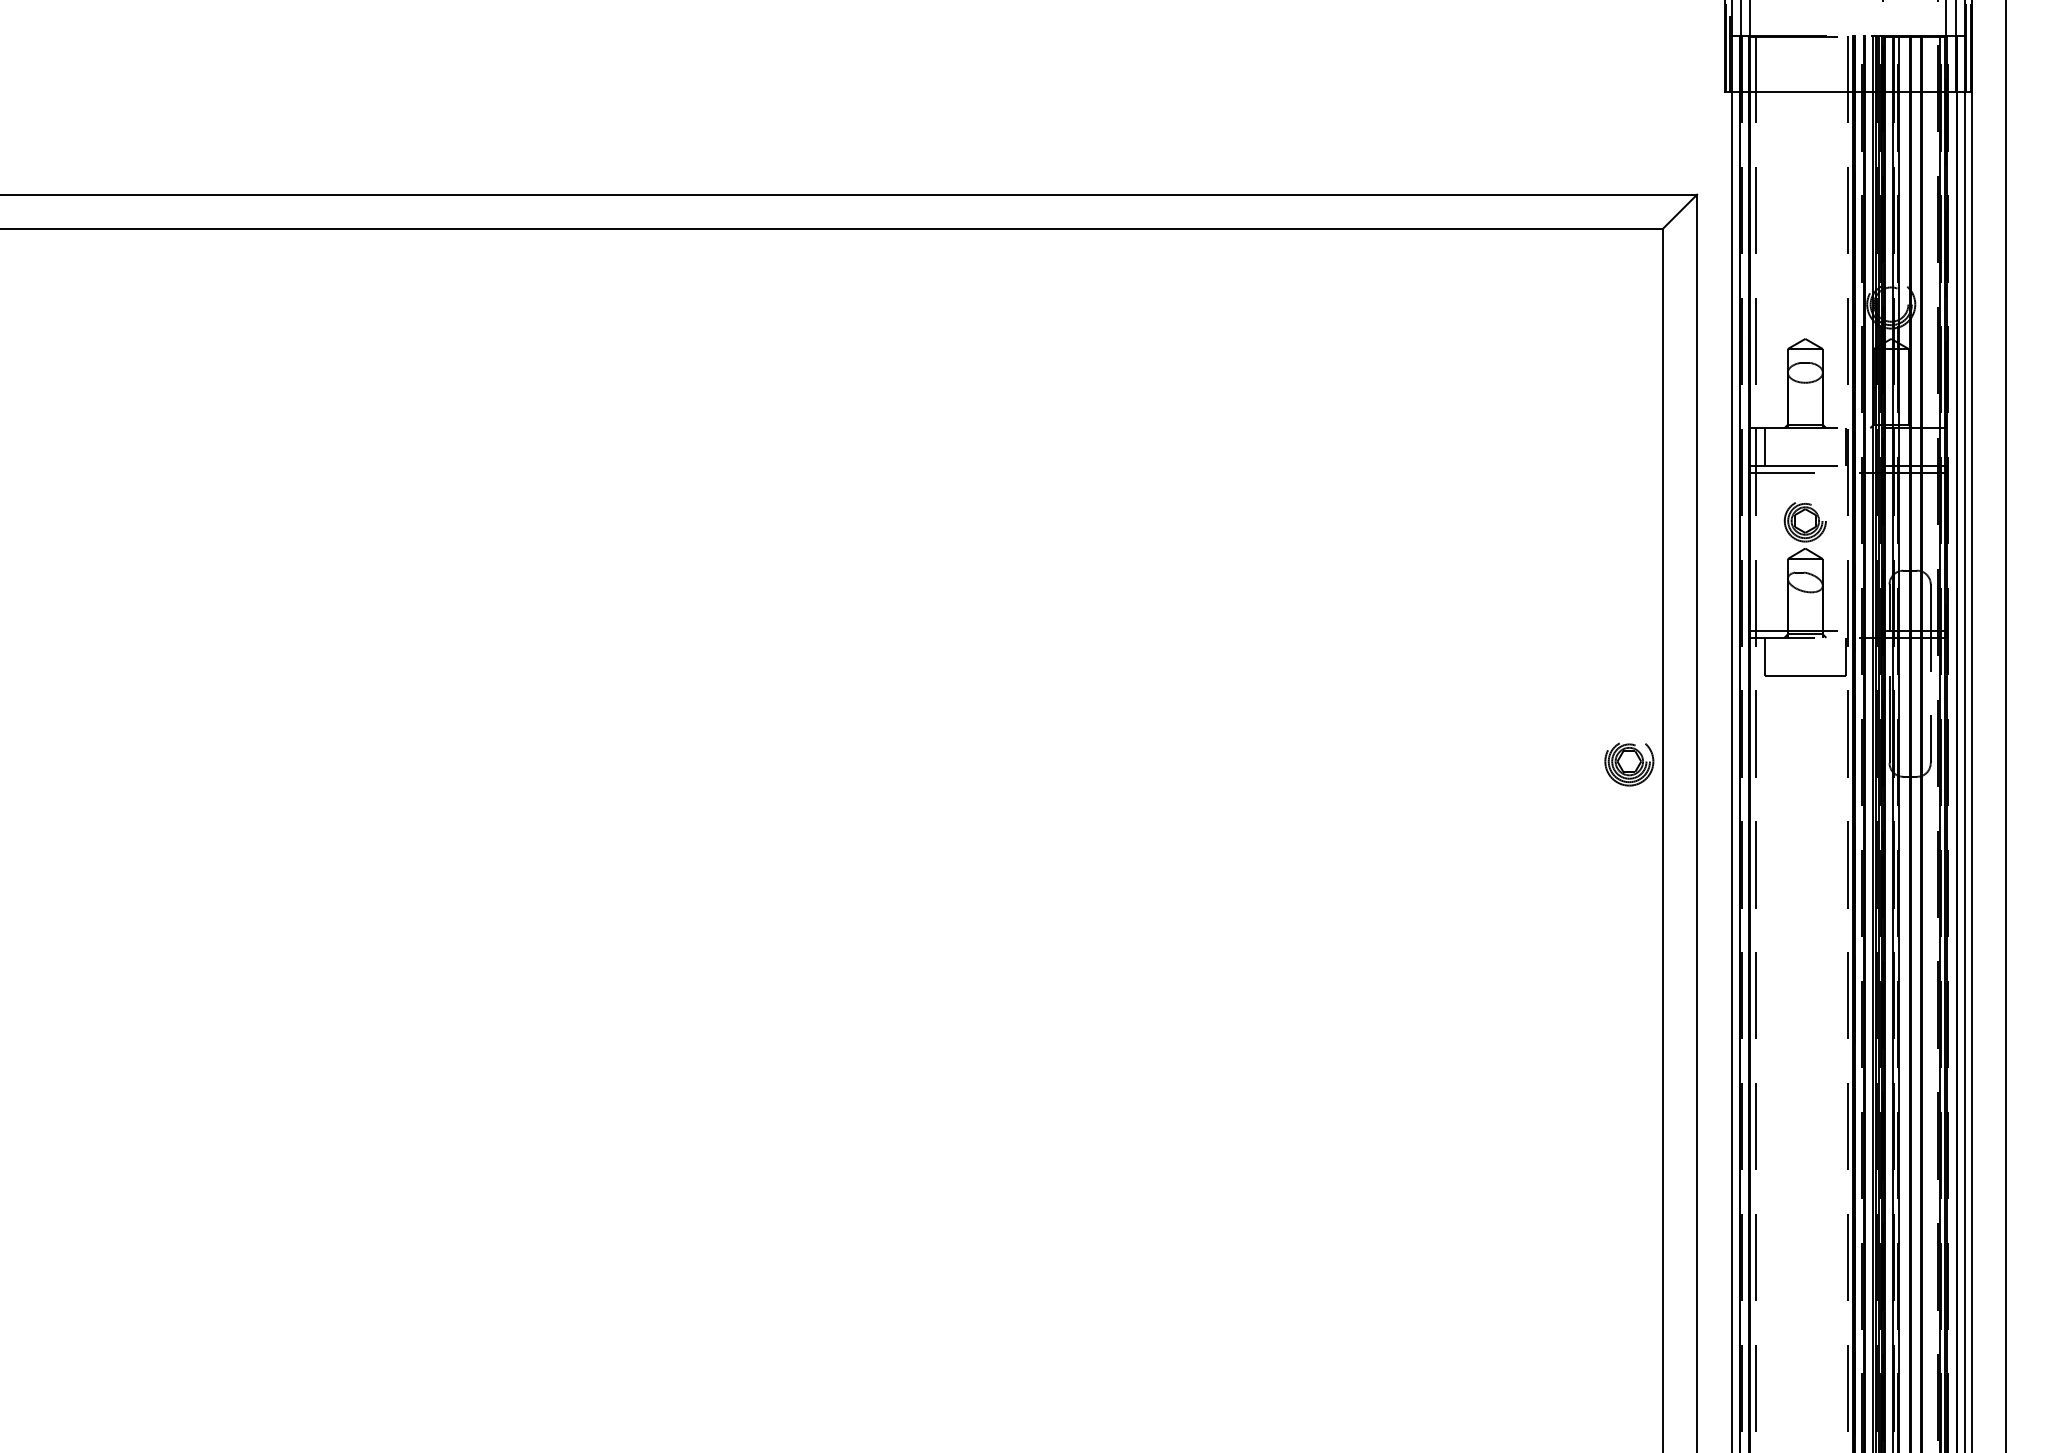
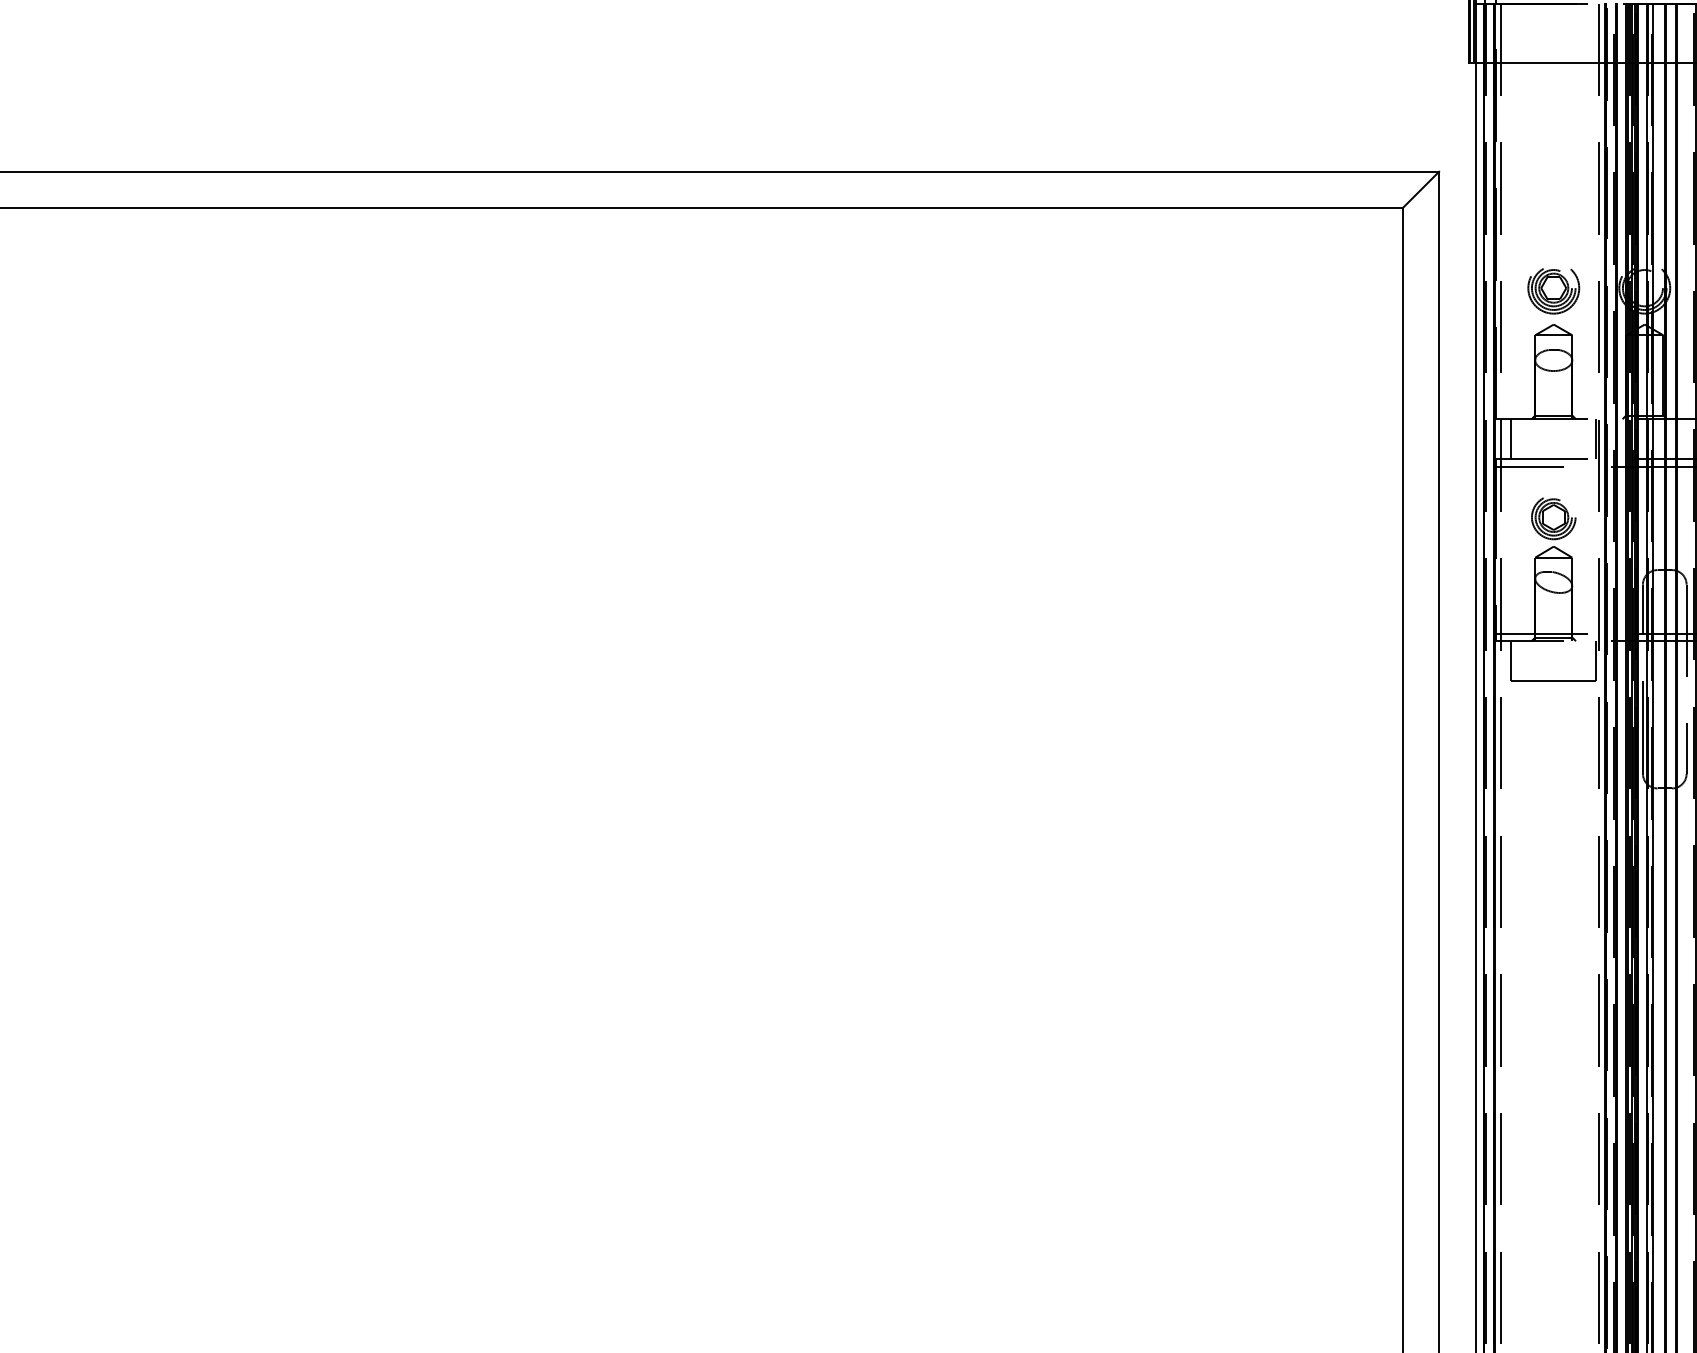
part: (1629, 764) -> (1553, 291), moved

